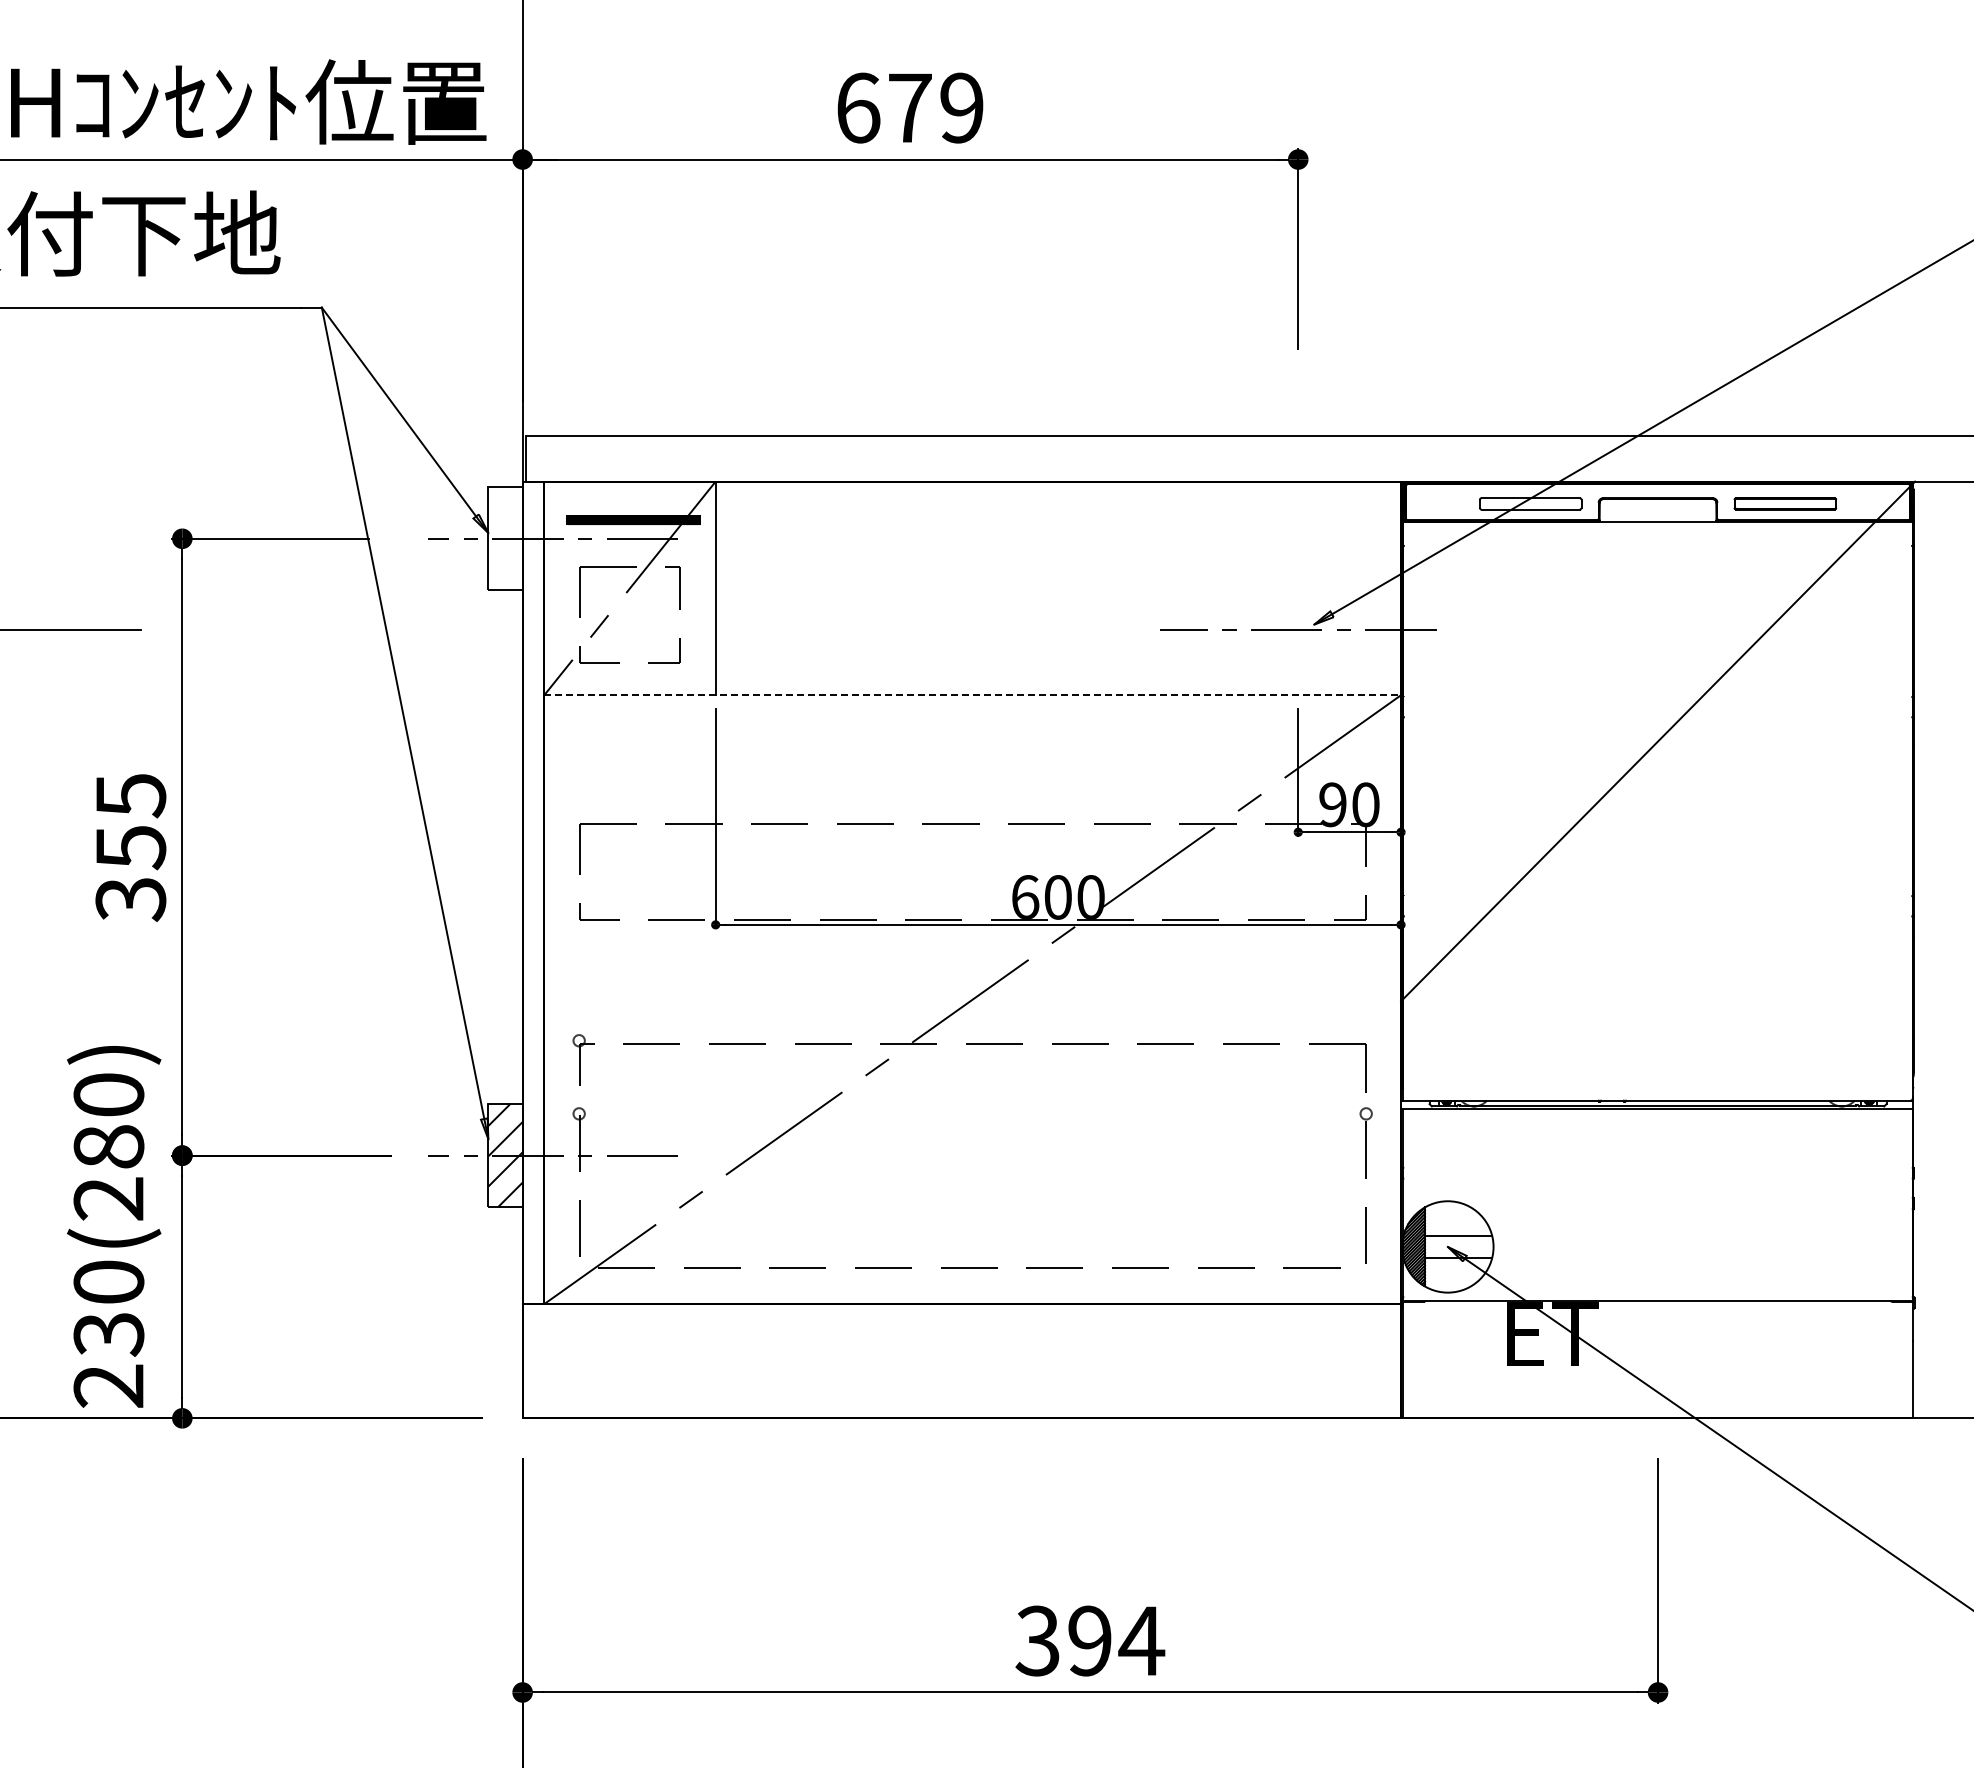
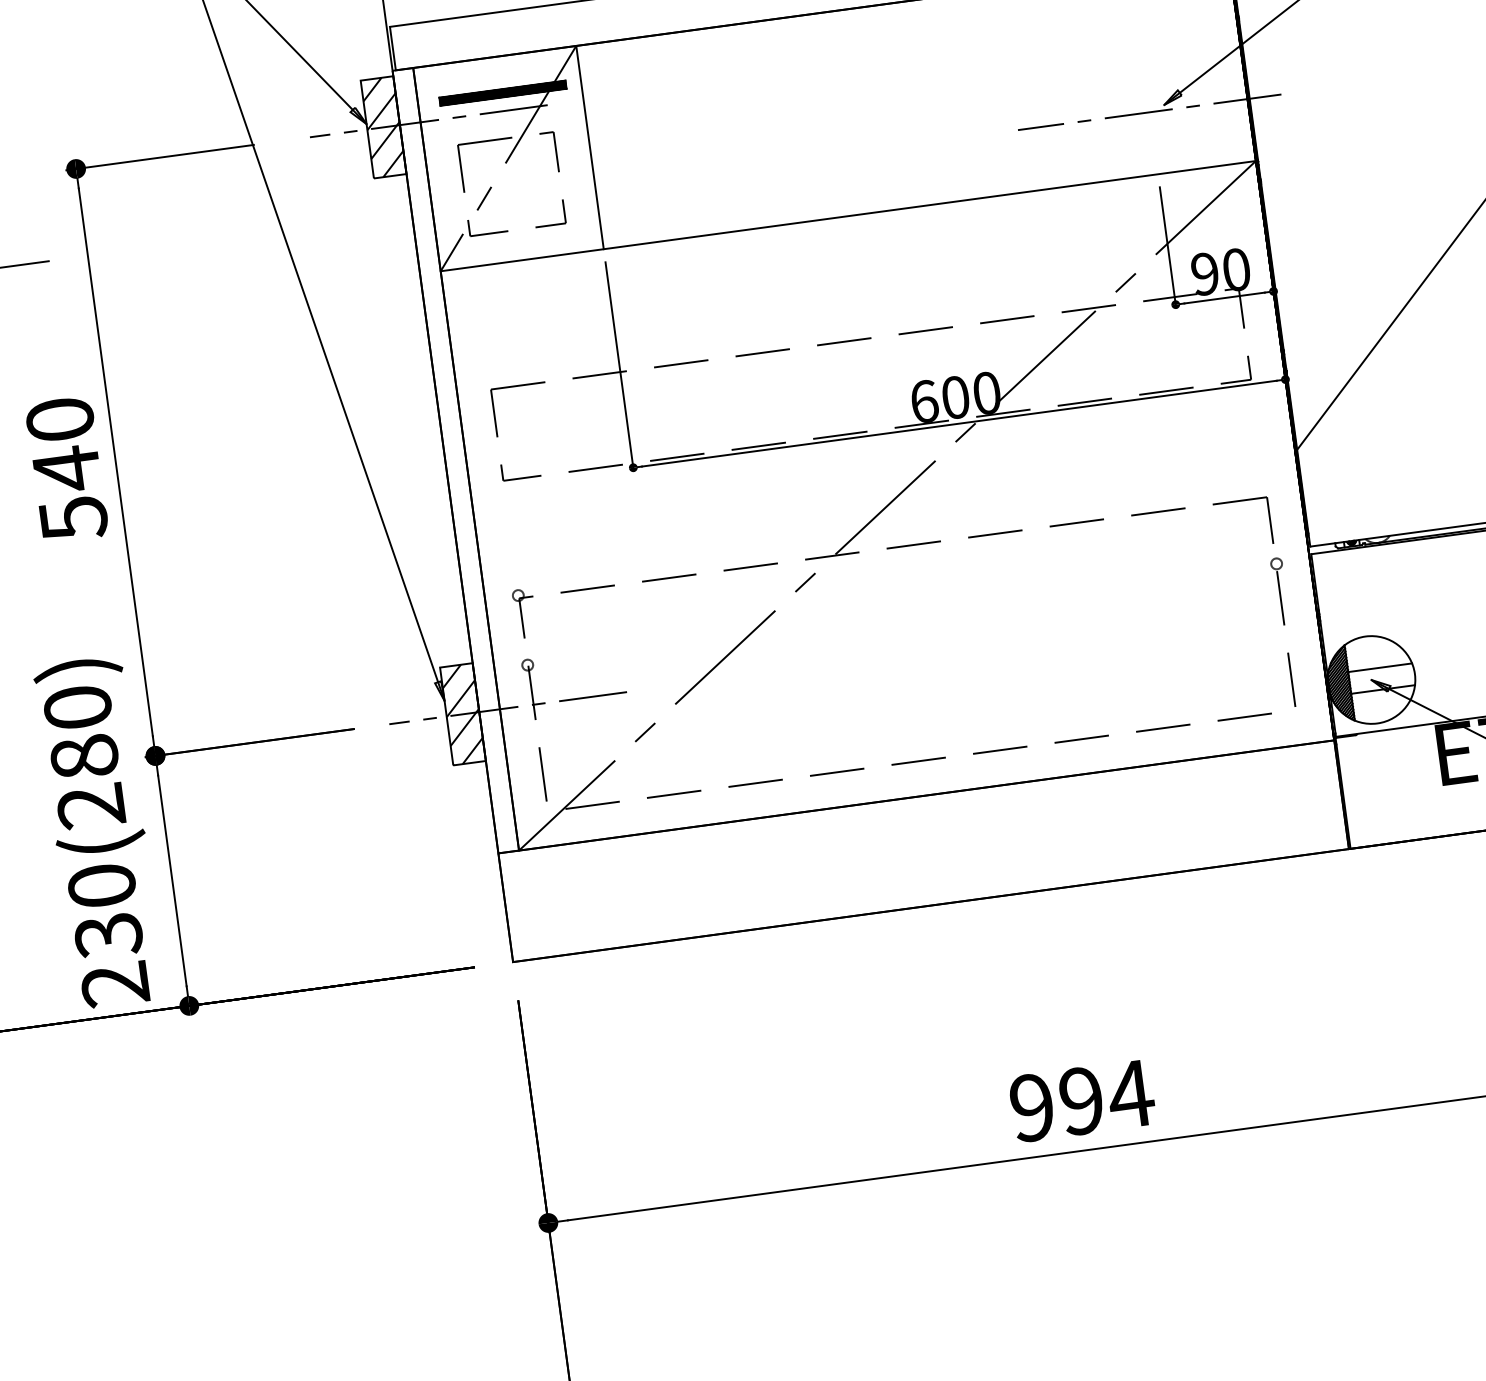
hatch: (505, 538) -> (383, 127), added
line: (973, 695) -> (849, 216), dashed -> solid
text: (130, 848) -> (66, 470), 355 -> 540
text: (1037, 1640) -> (1031, 1107), 394 -> 994

